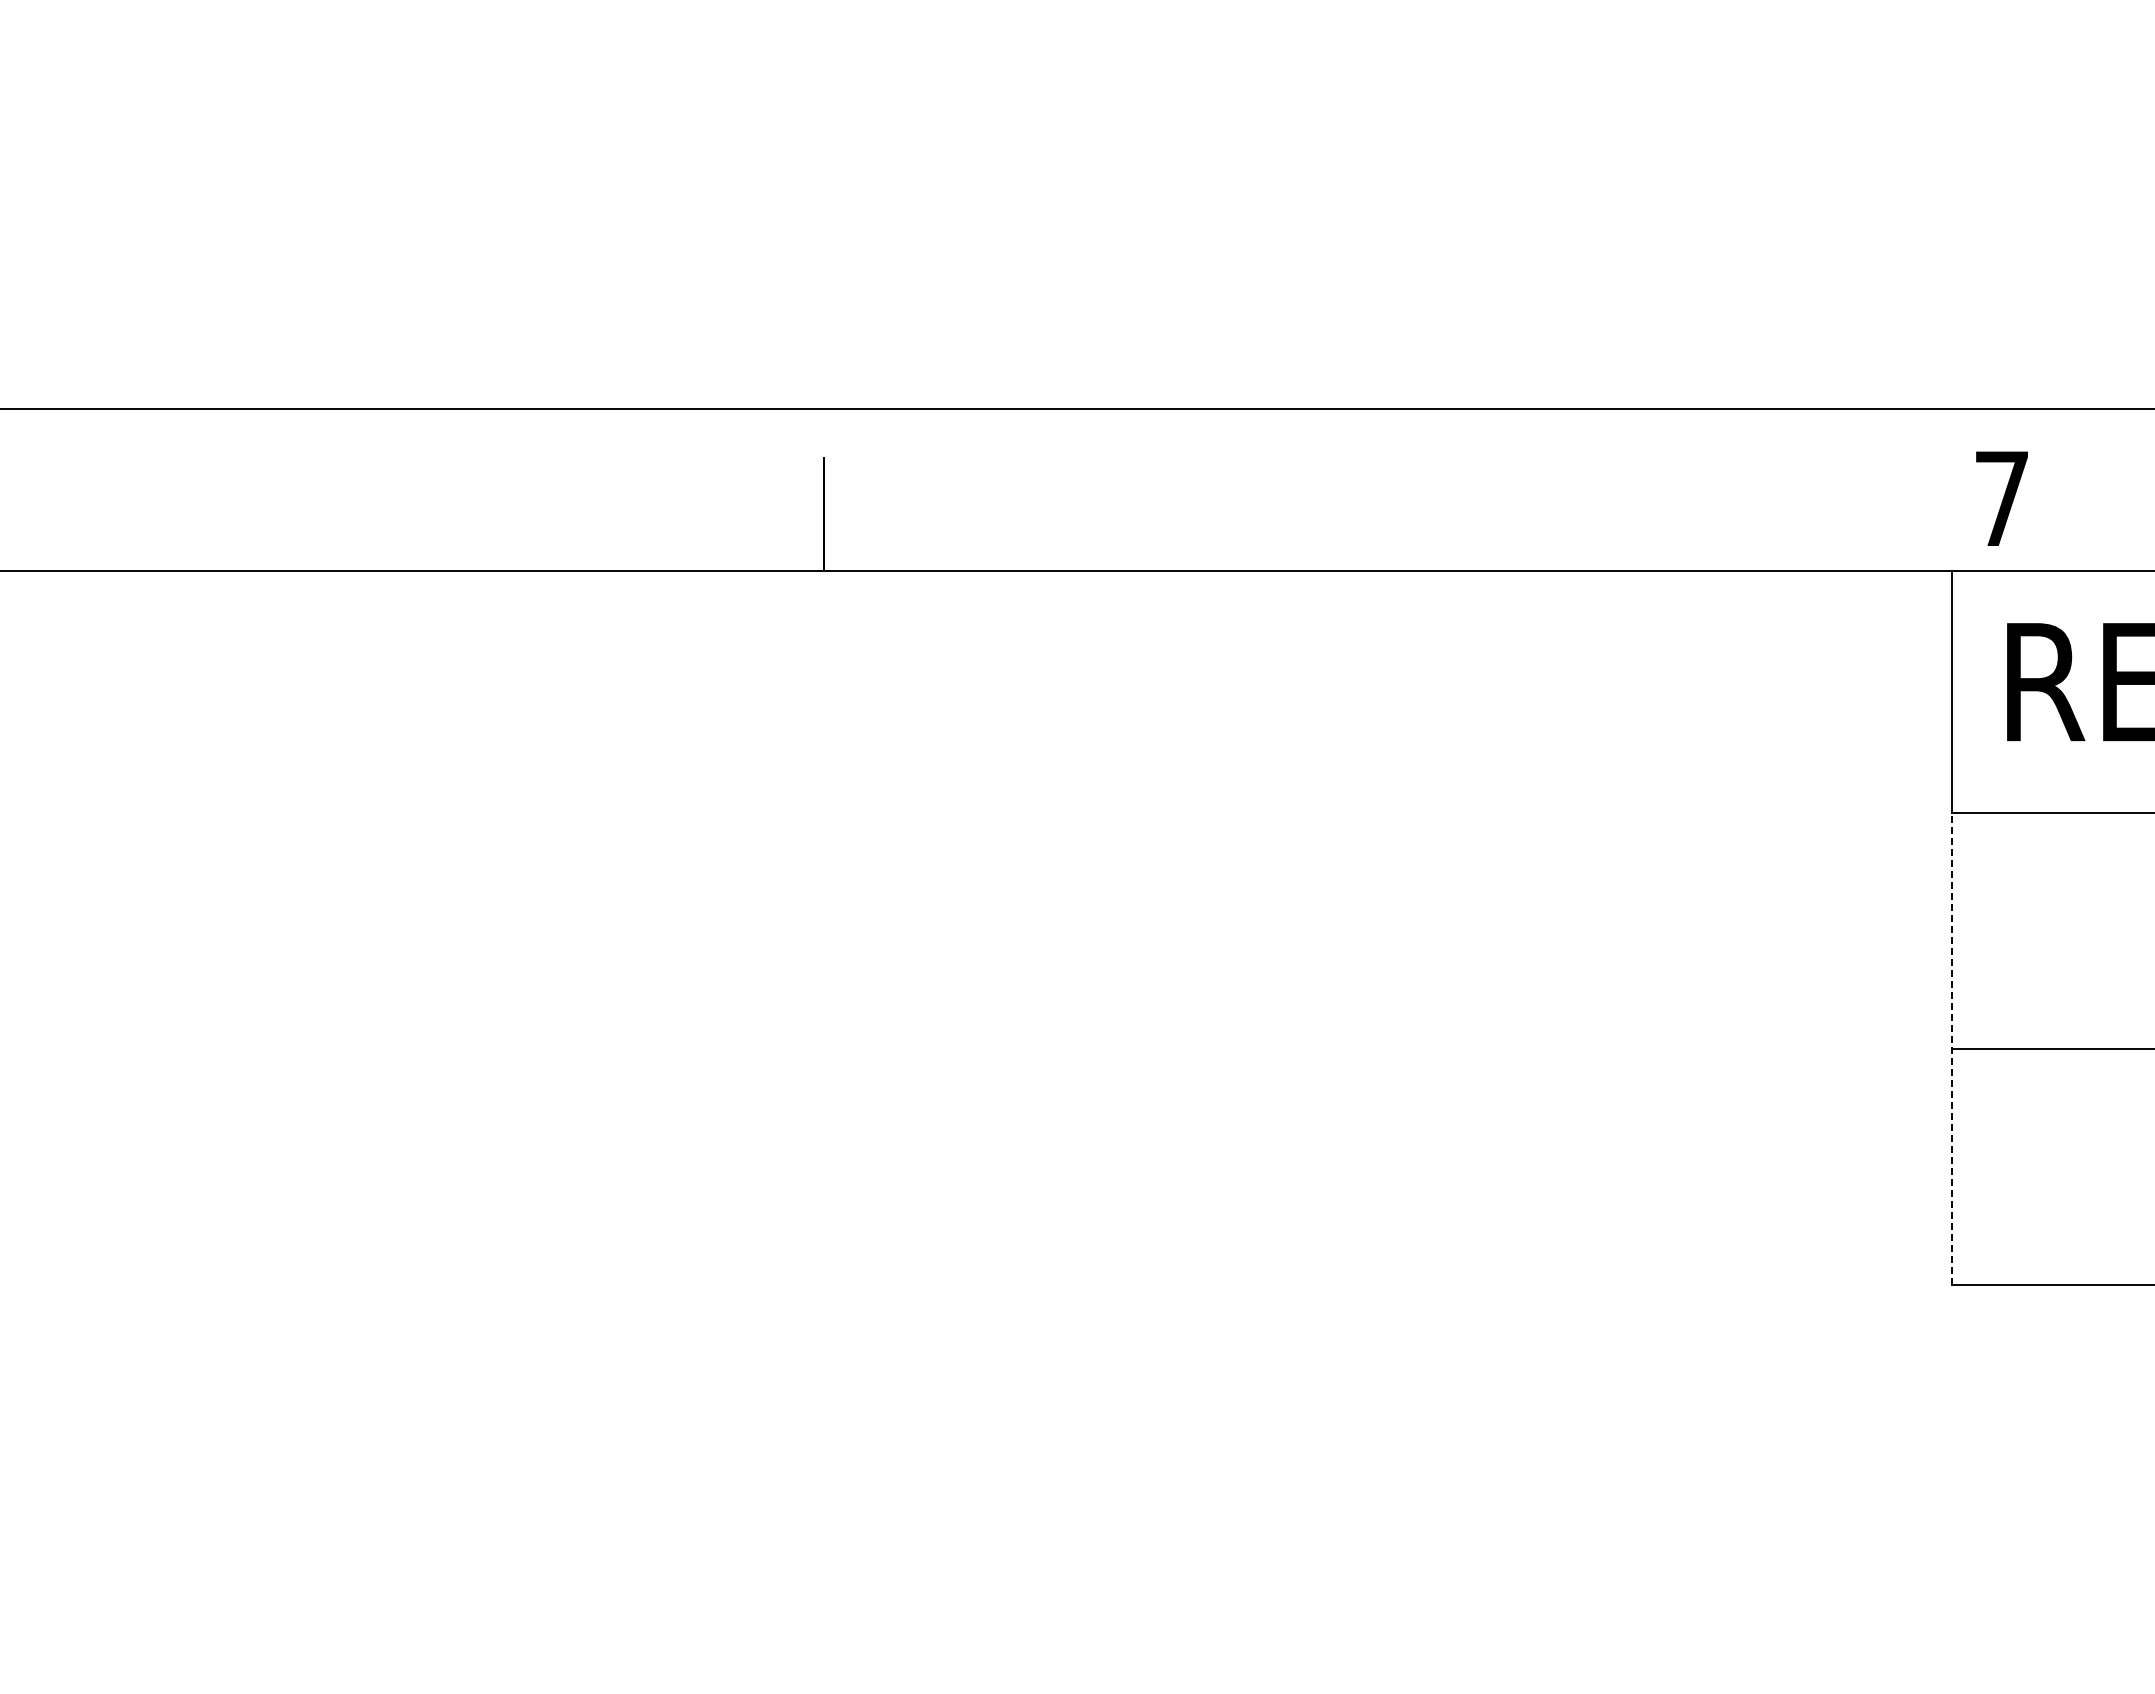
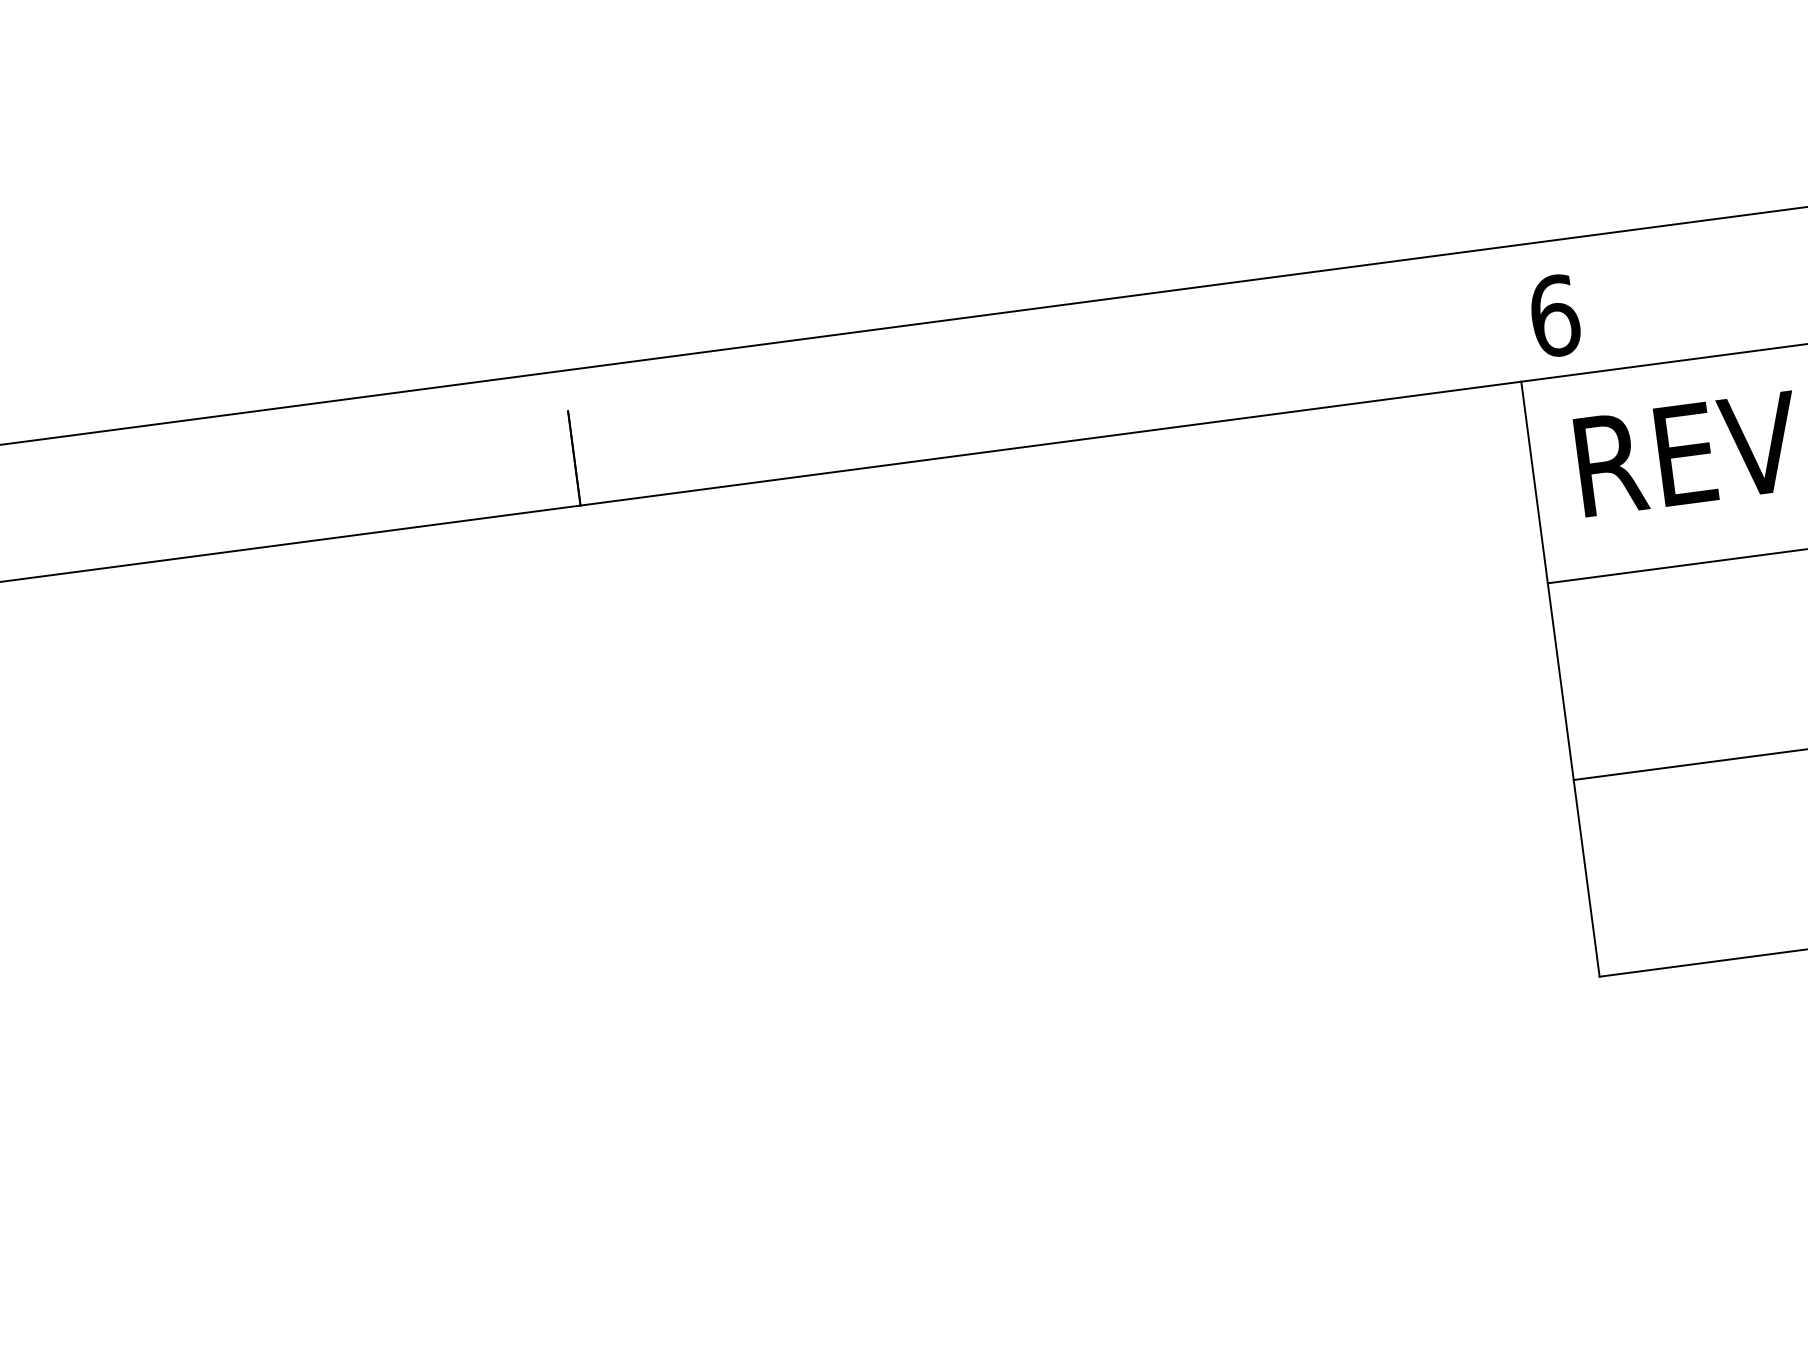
text: (2002, 498) -> (1555, 315), 7 -> 6
line: (1952, 1048) -> (1573, 779), dashed -> solid

